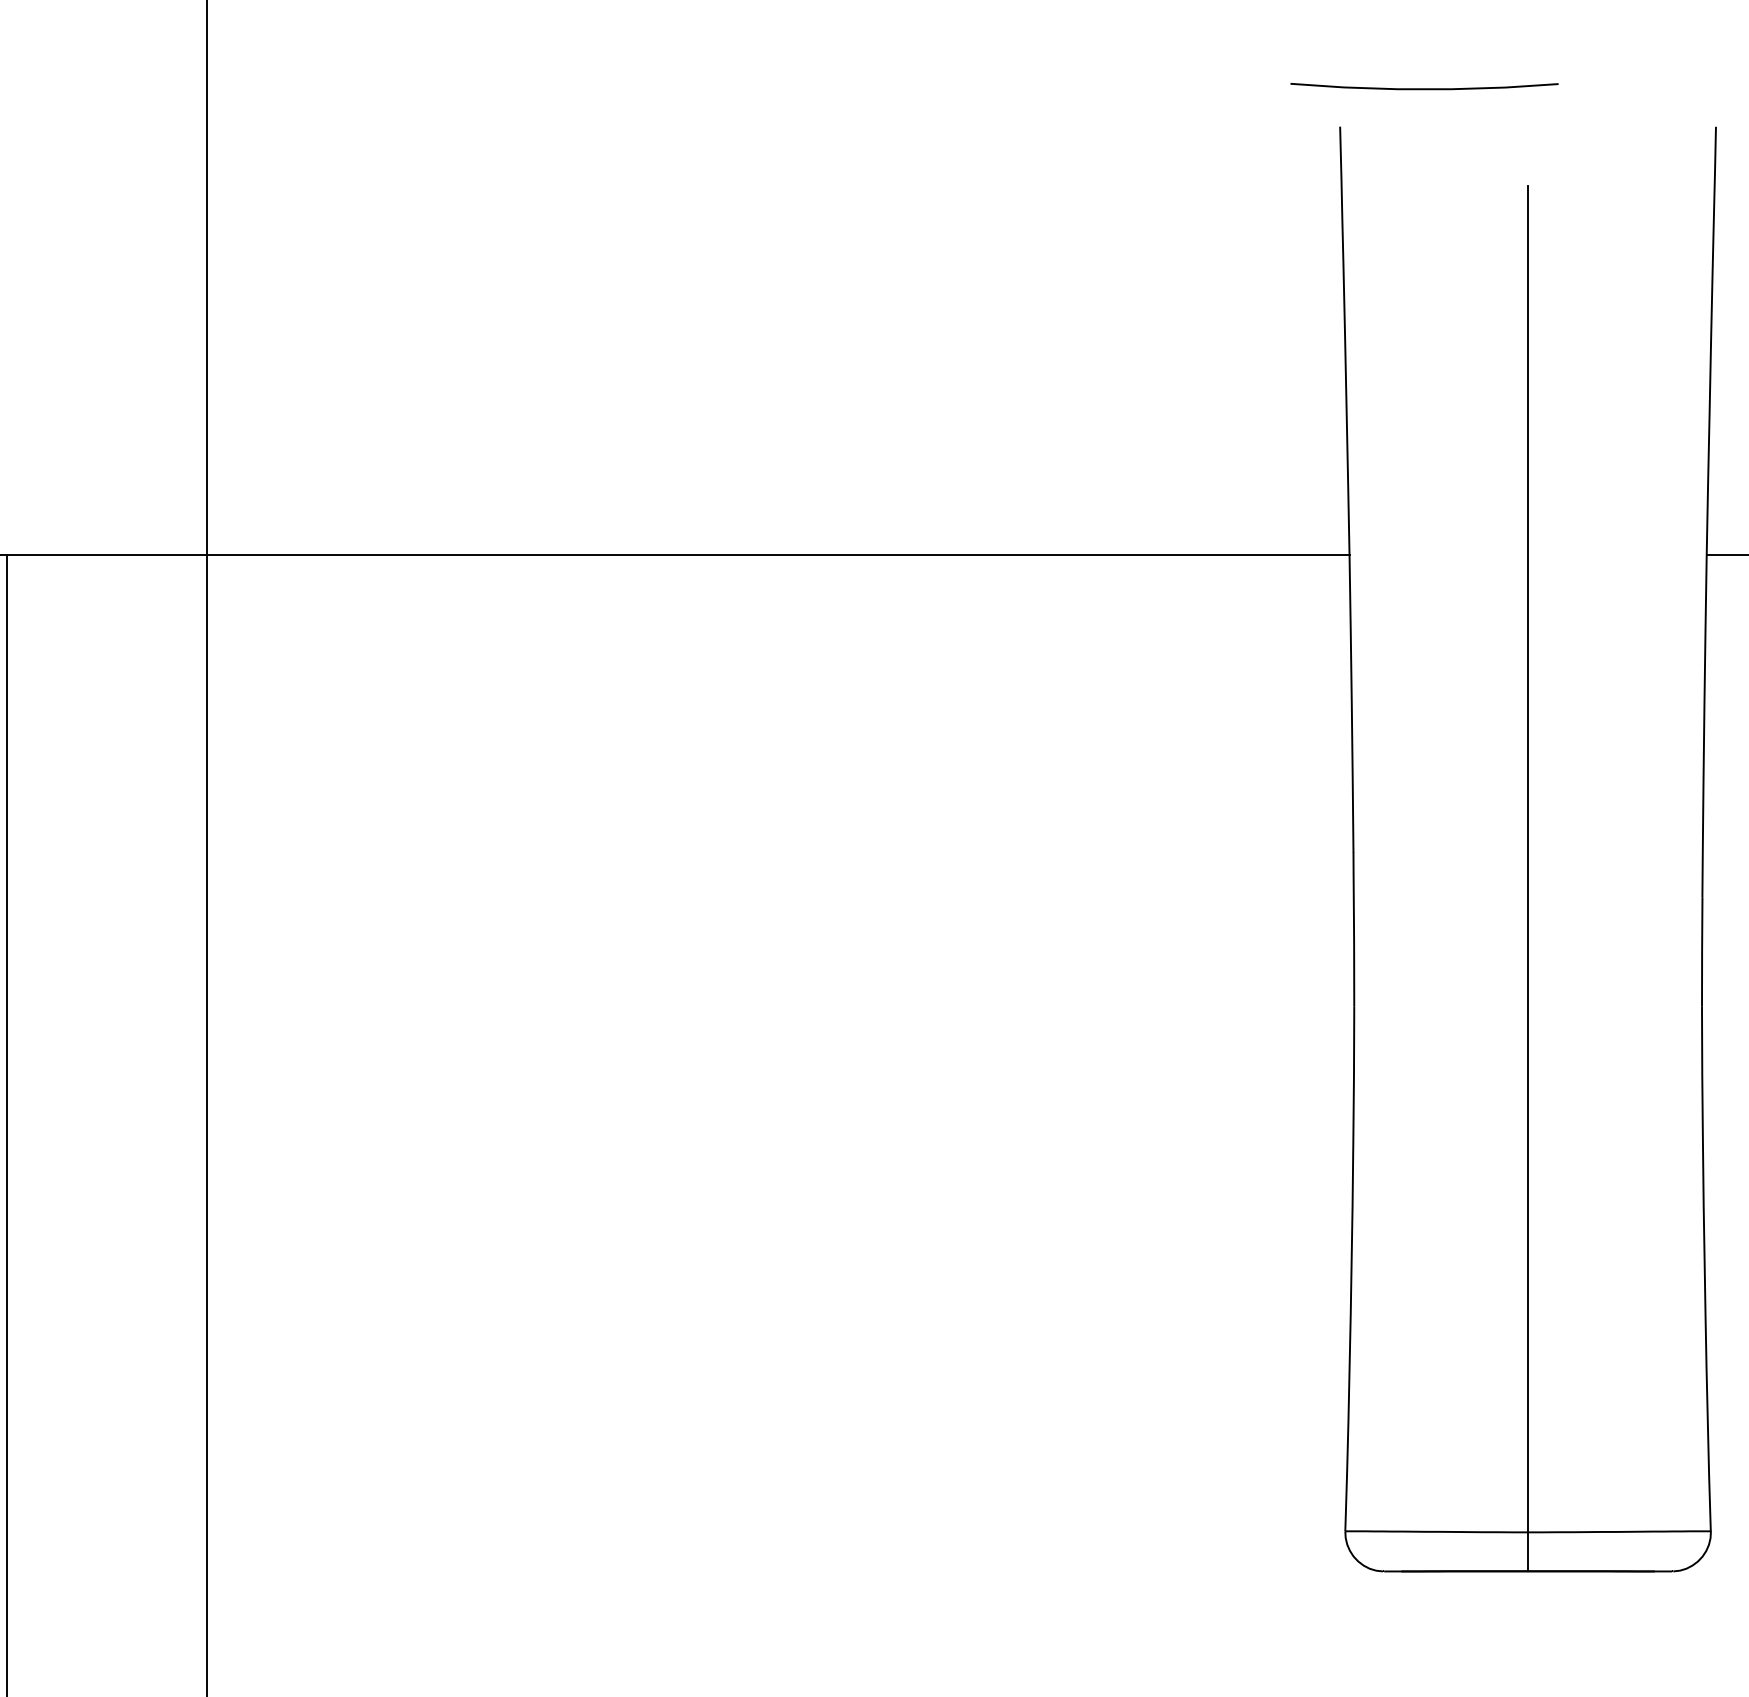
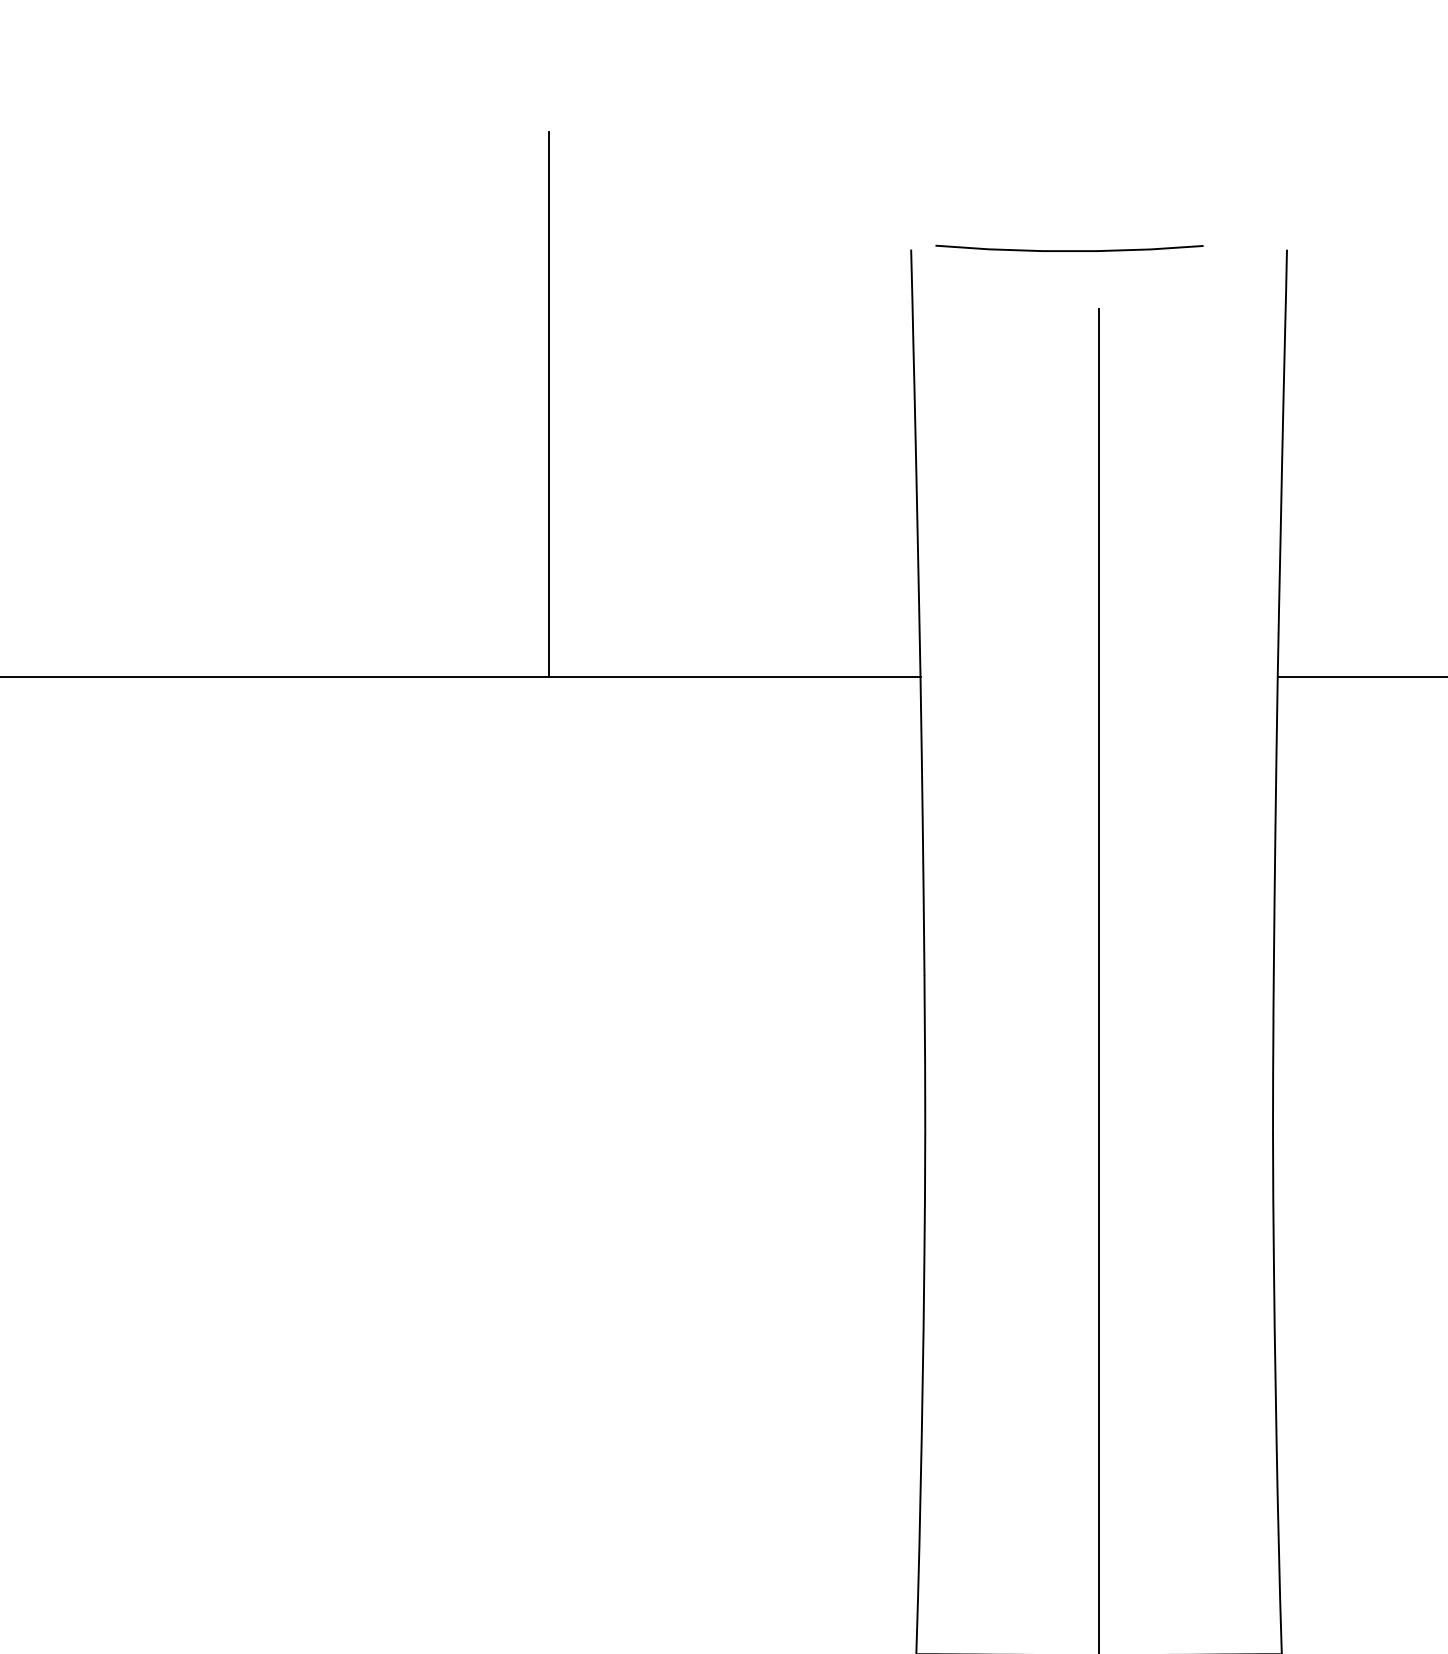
part: (1424, 86) -> (1069, 248), moved
line: (978, 281) -> (549, 404), added

